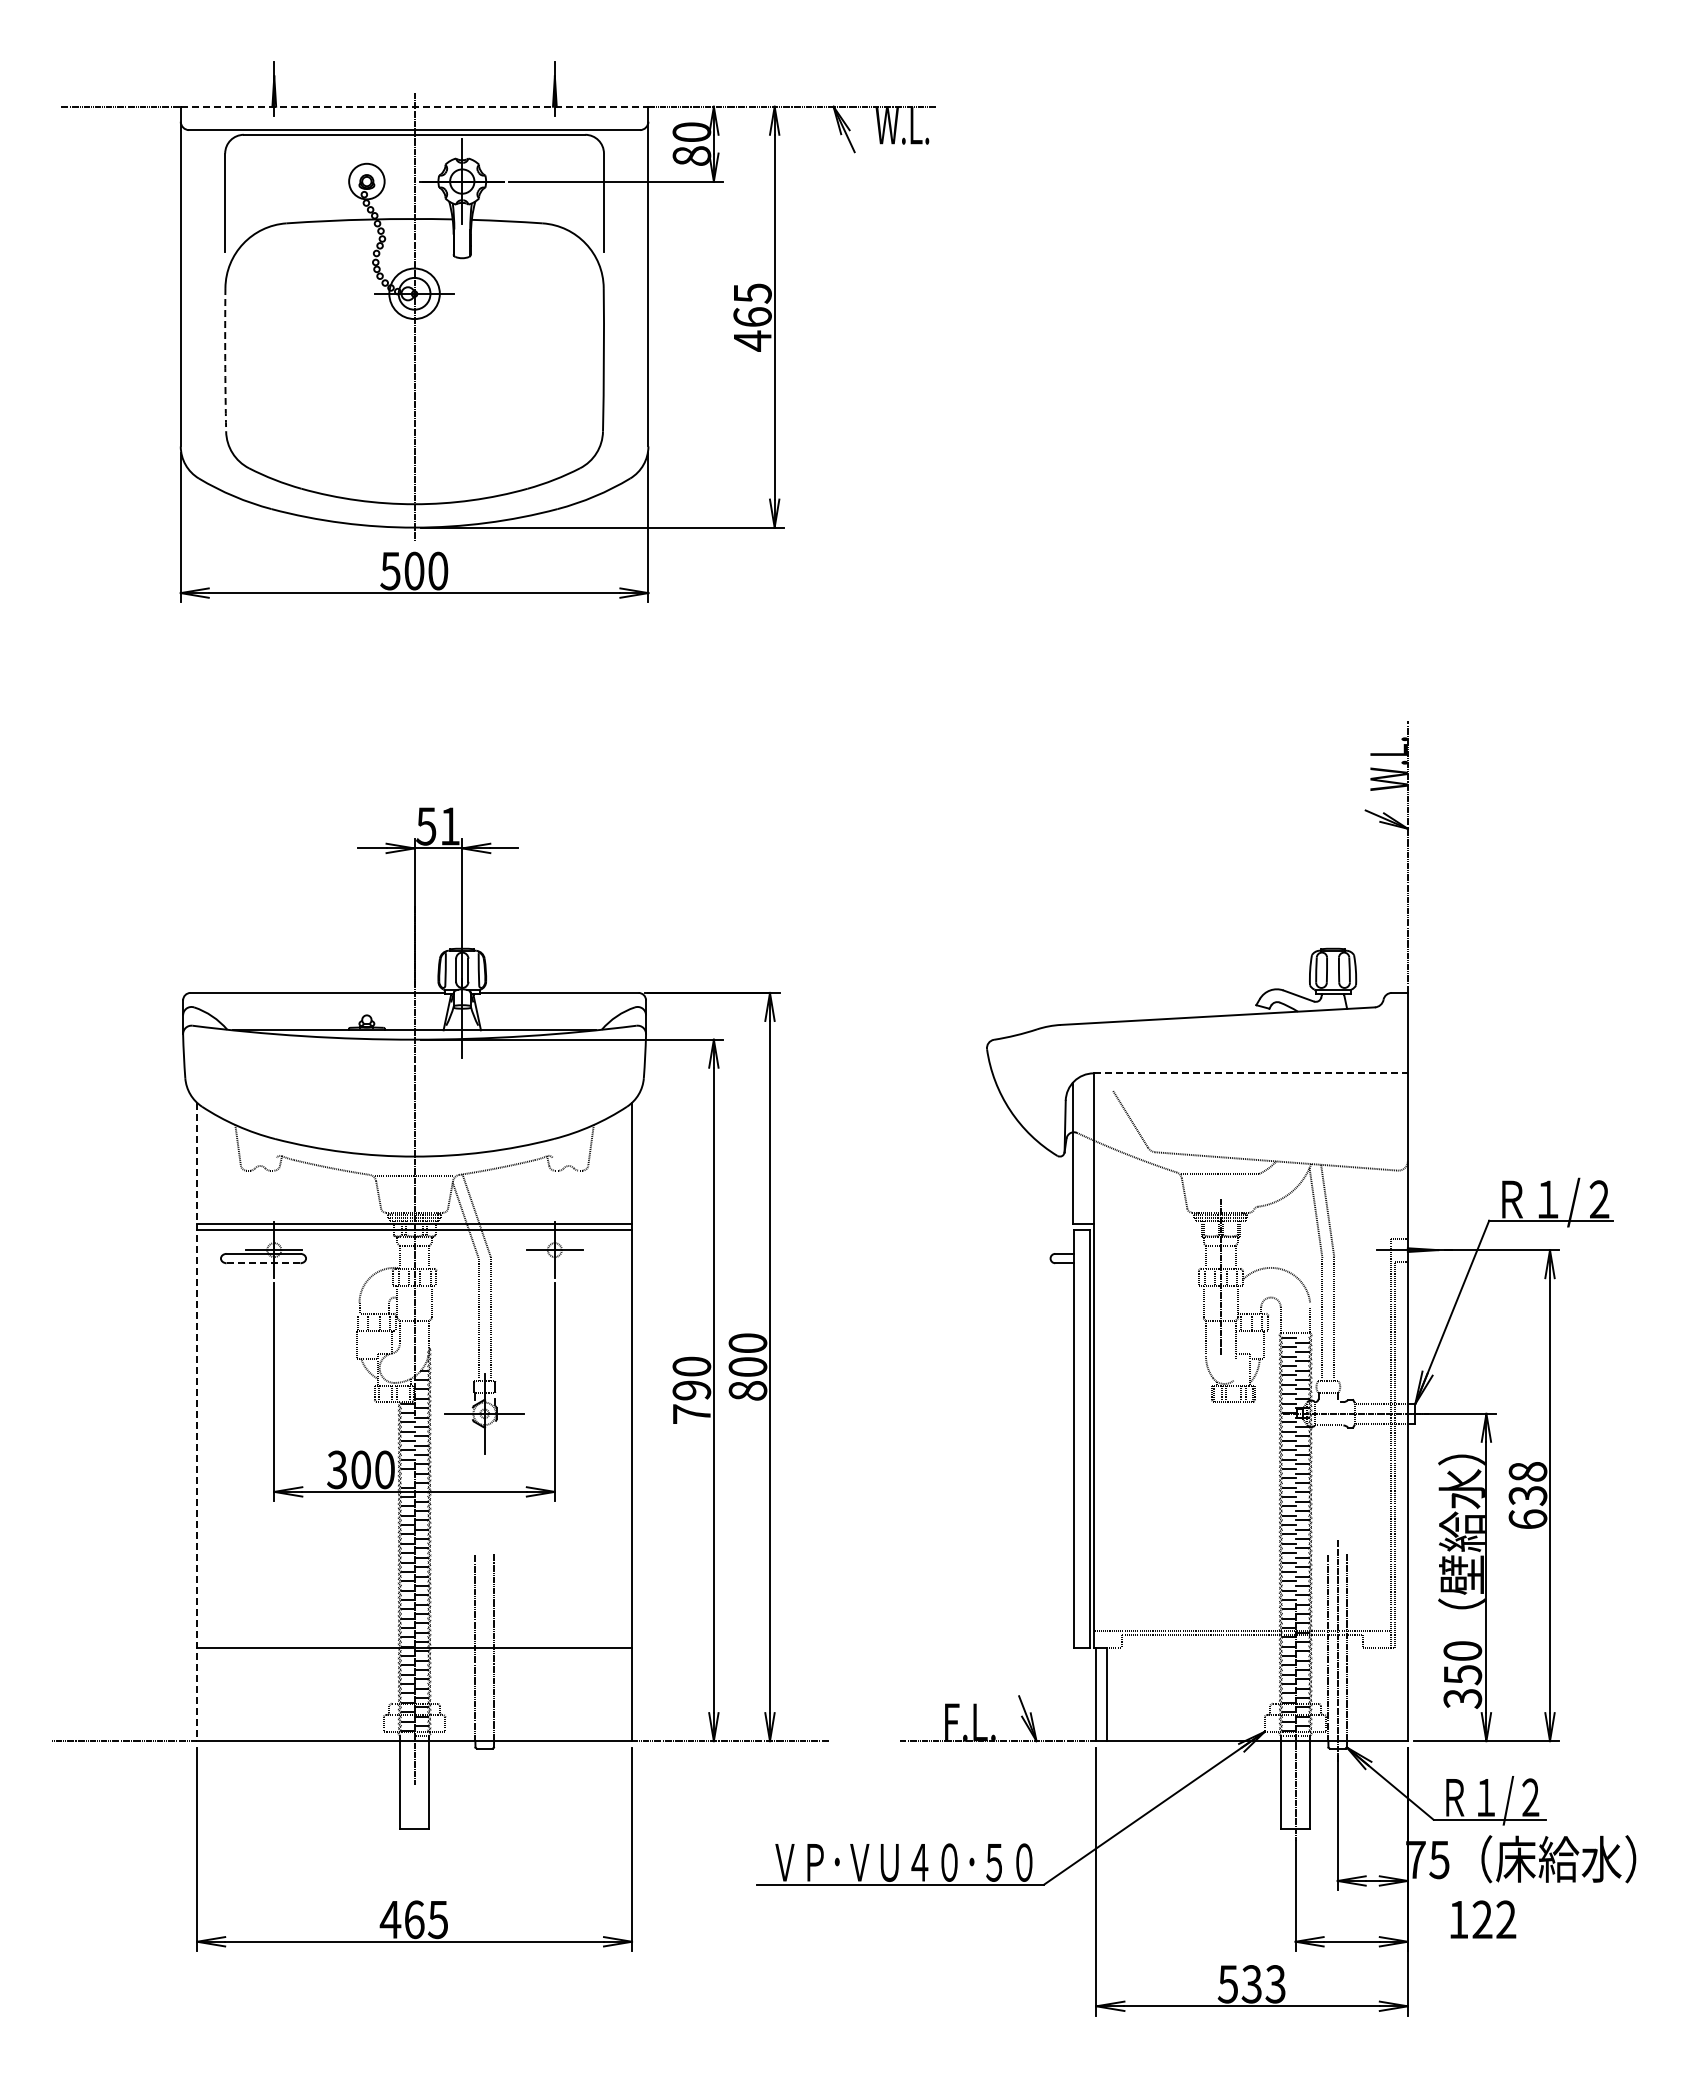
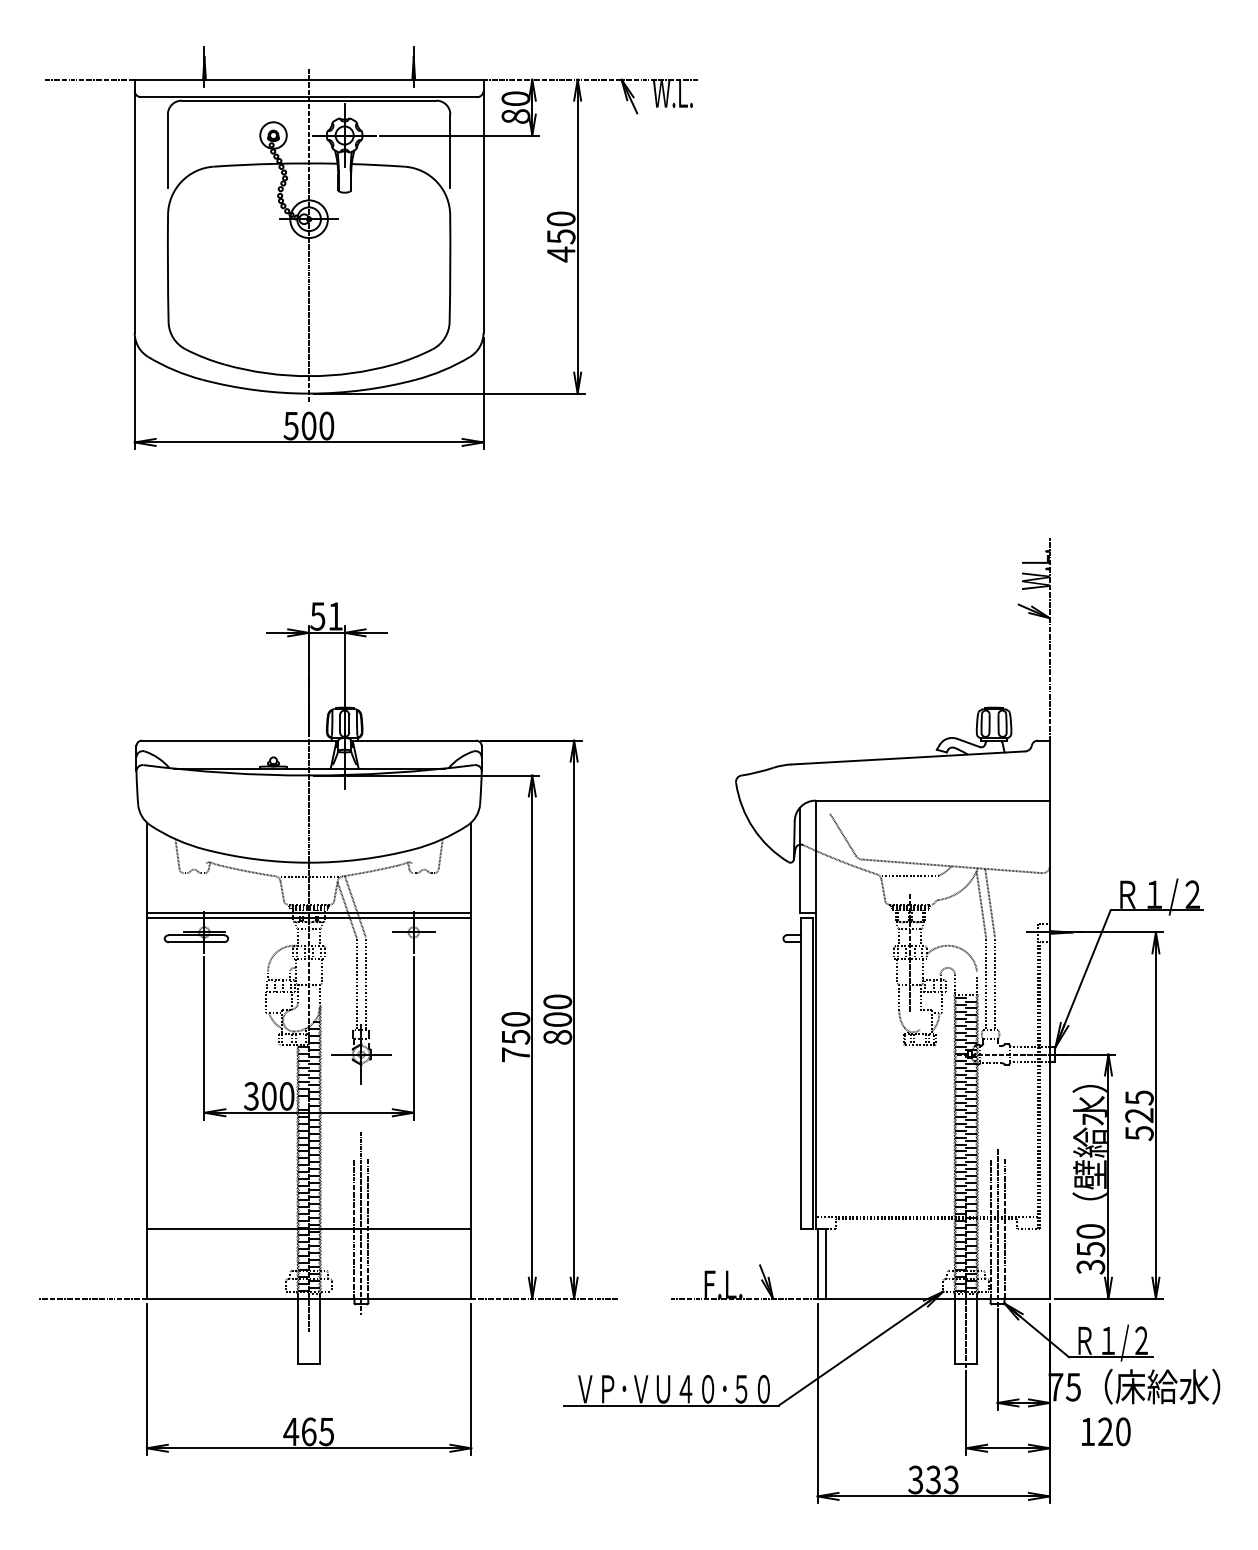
line: (414, 106) -> (309, 79), dashed -> solid
text: (752, 305) -> (561, 227), 465 -> 450
arc: (225, 359) -> (168, 268), dashed -> solid
line: (1251, 1073) -> (933, 800), dashed -> solid
line: (263, 1263) -> (196, 942), dashed -> solid
text: (691, 1390) -> (515, 1037), 790 -> 750
line: (197, 1422) -> (147, 1061), dashed -> solid
text: (1527, 1495) -> (1139, 1115), 638 -> 525
line: (484, 1639) -> (361, 1222), added
text: (1506, 1919) -> (1123, 1431), 122 -> 120
text: (1227, 1984) -> (915, 1480), 533 -> 333

